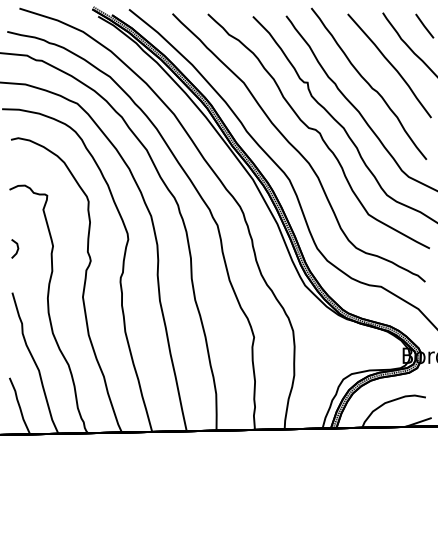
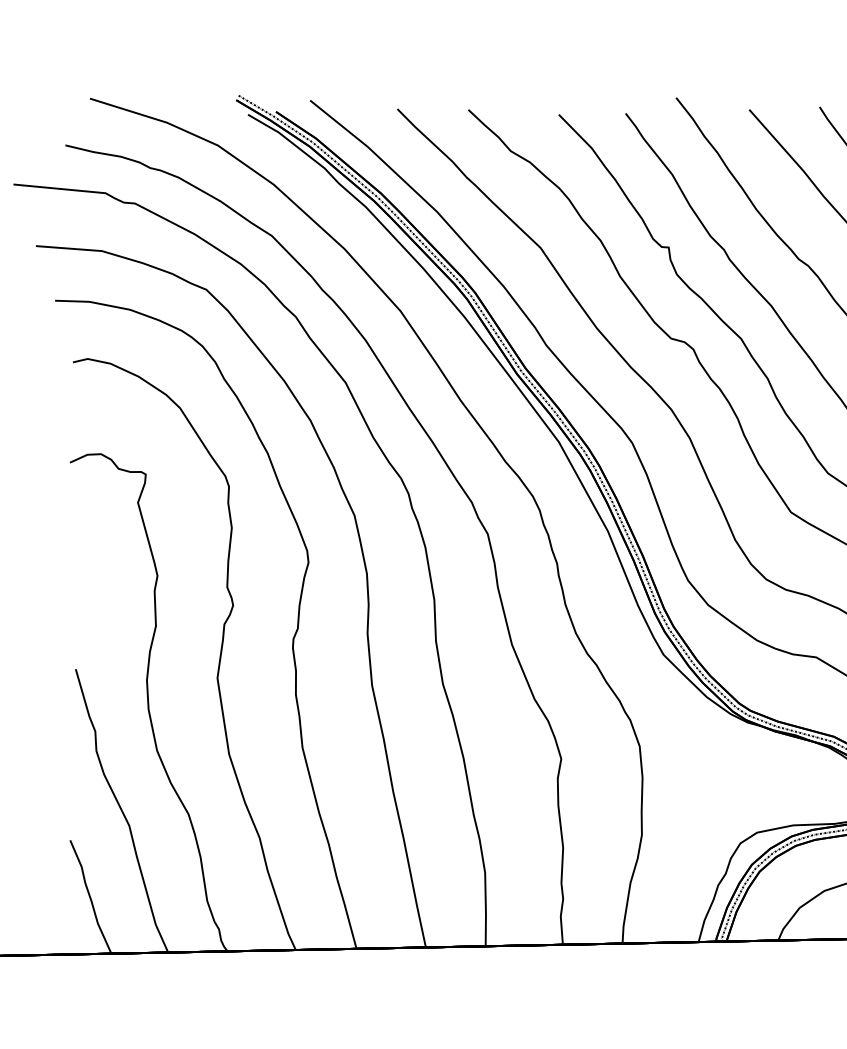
line: (17, 248) -> (86, 580), removed

